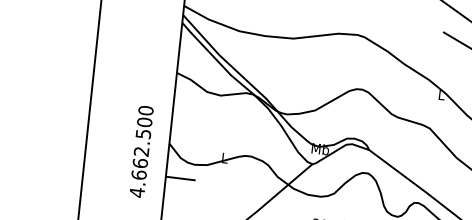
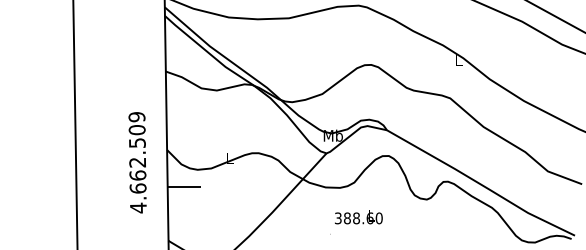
text: (145, 110) -> (136, 117), 4.662.500 -> 4.662.509

